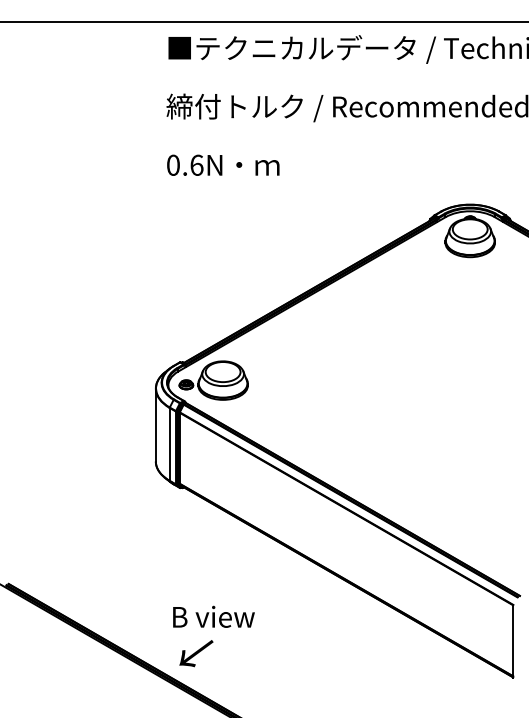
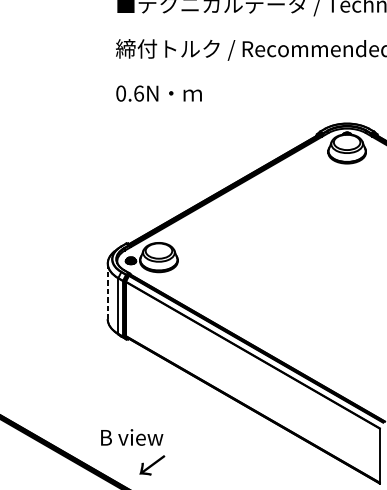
line: (155, 425) -> (107, 291), solid -> dashed
text: (213, 616) -> (131, 437), moved
text: (196, 653) -> (152, 465), moved

